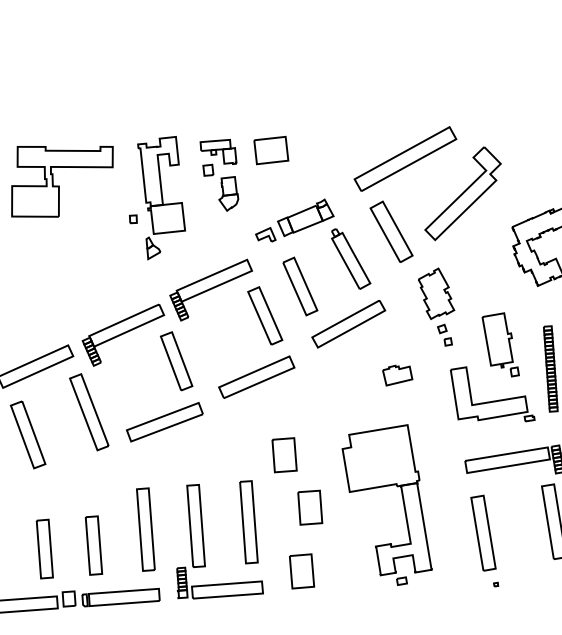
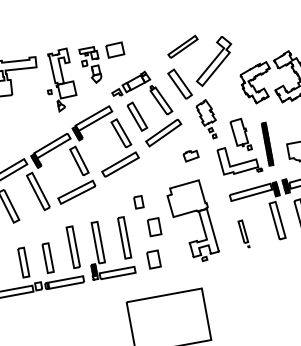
part: (404, 158) -> (182, 46), size x0.6
part: (283, 455) -> (138, 202), size x0.7
part: (483, 539) -> (243, 233), size x0.6

